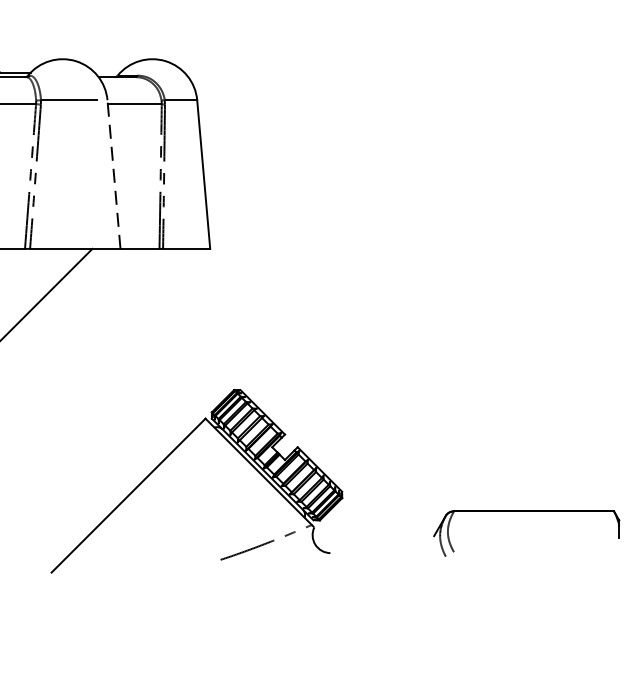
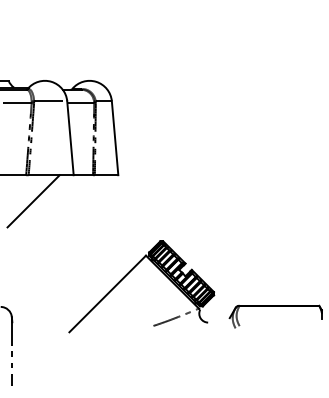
line: (114, 173) -> (70, 137), dashed -> solid
part: (172, 454) -> (129, 273), moved

